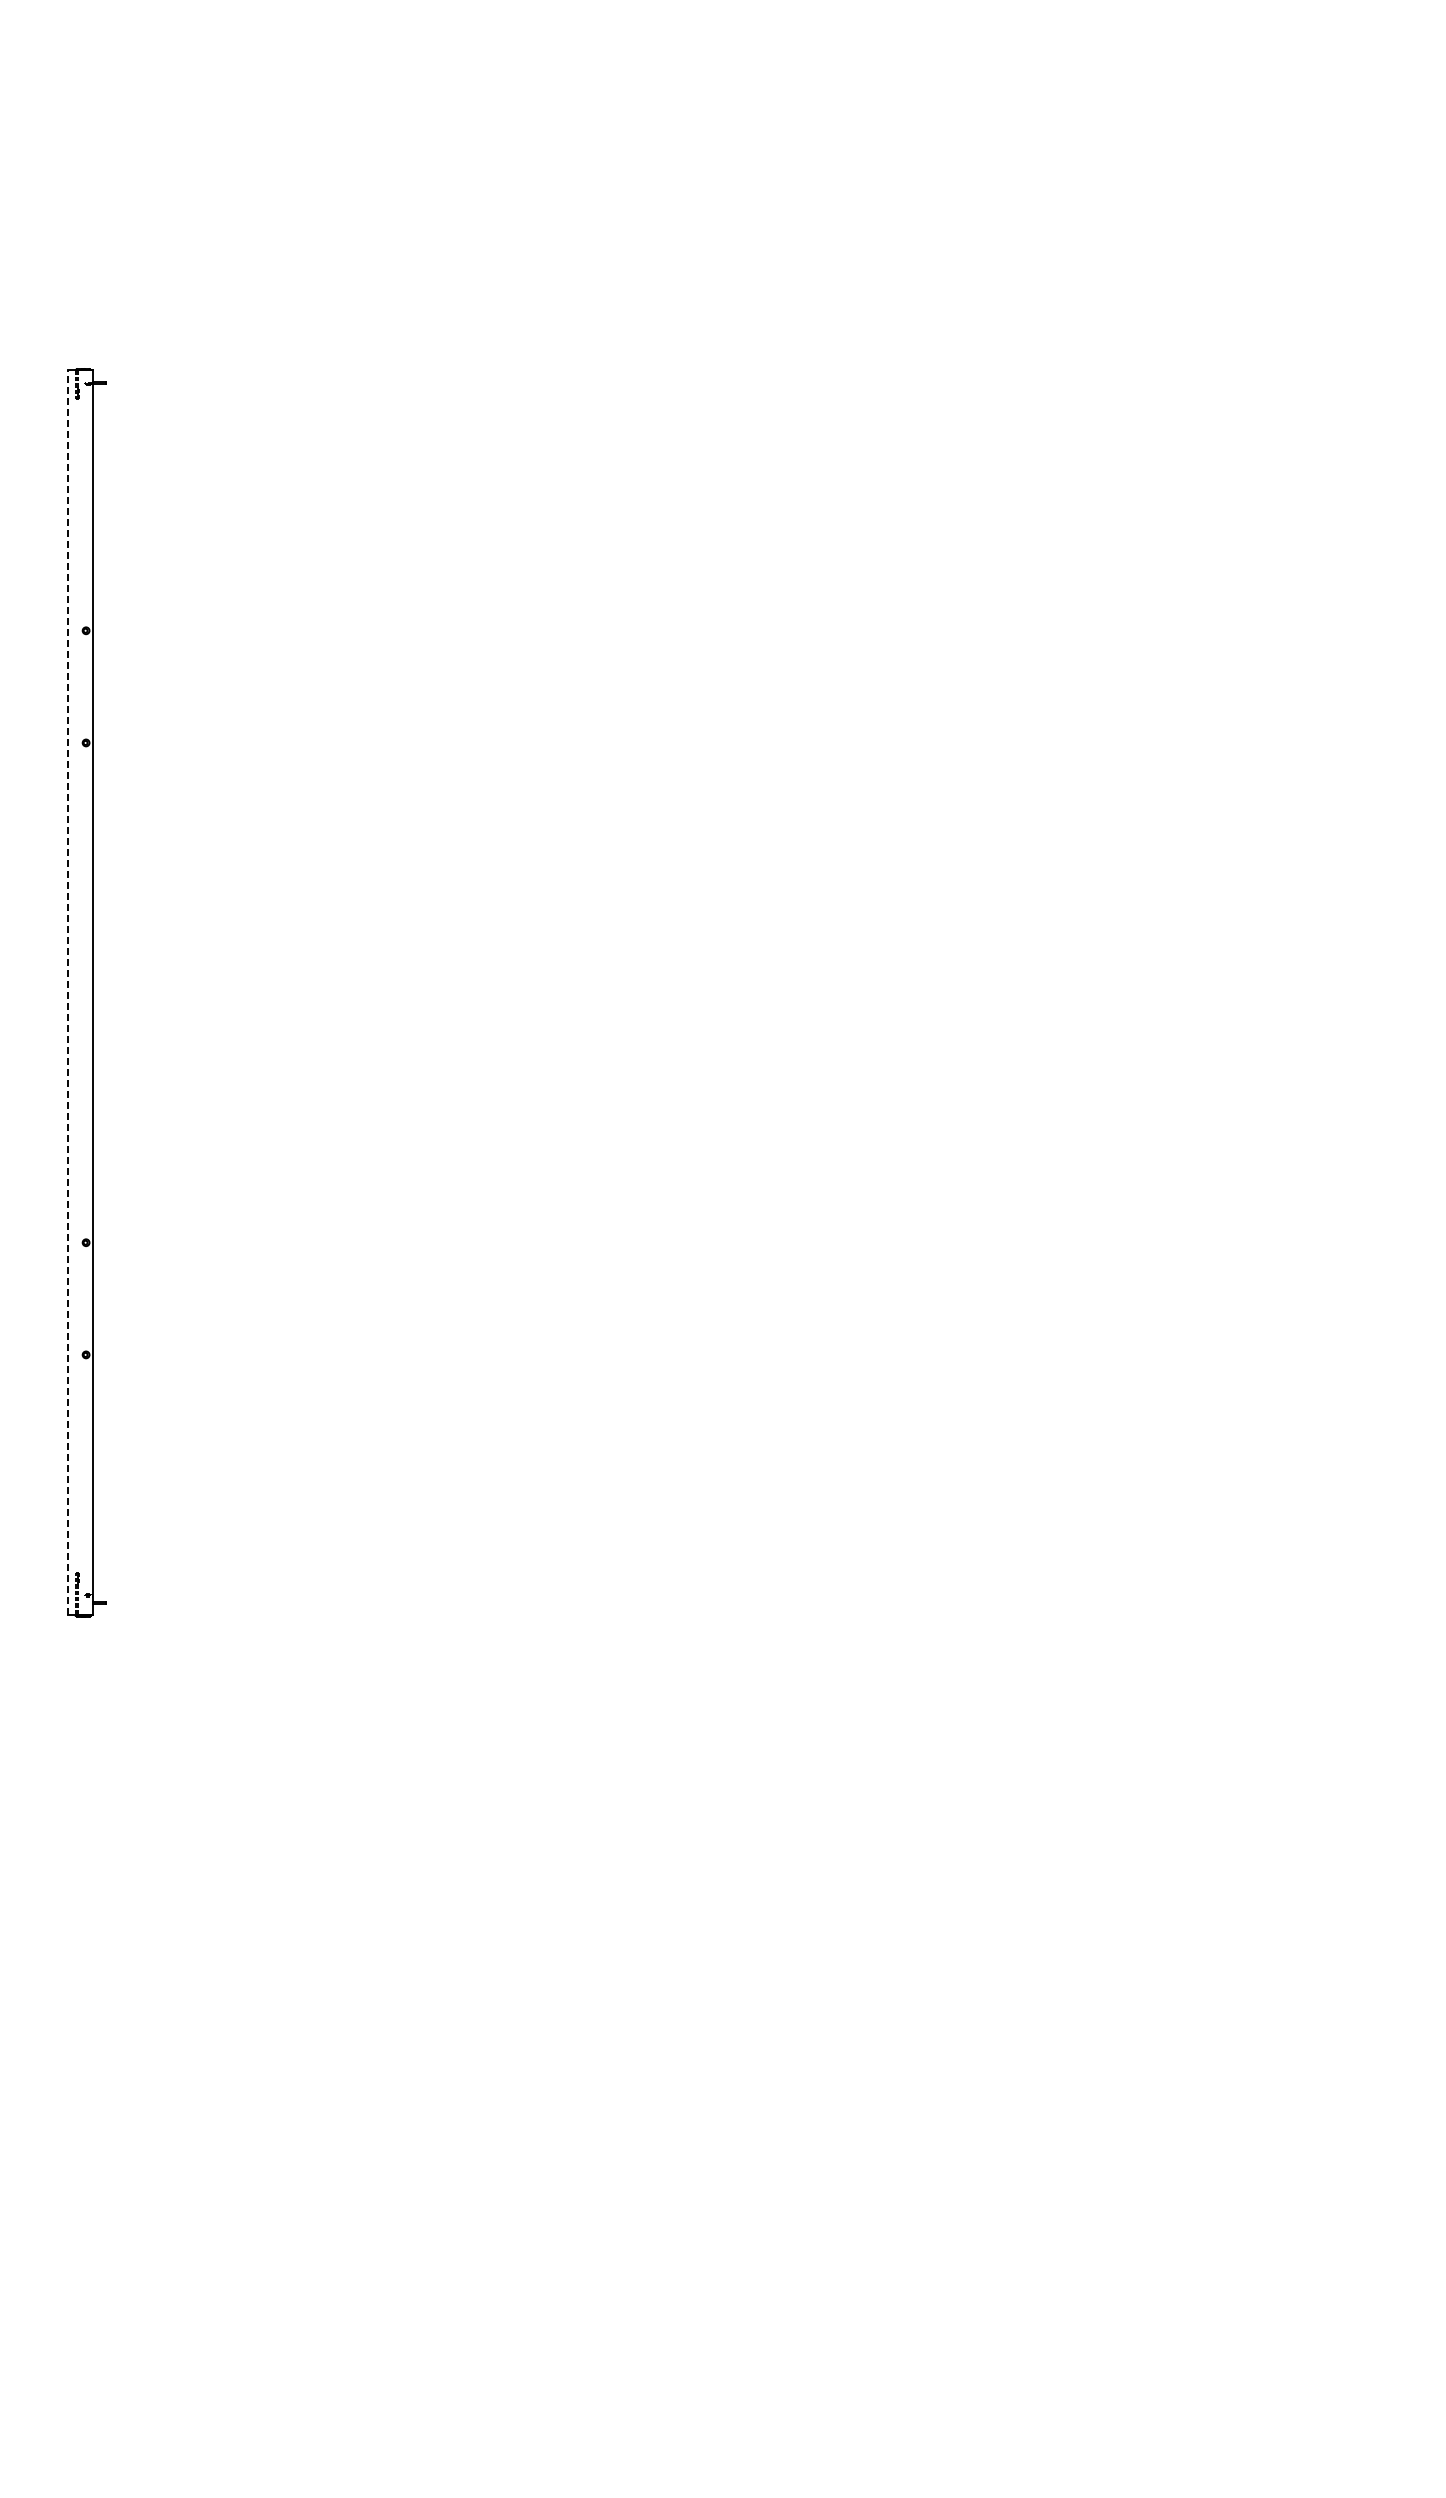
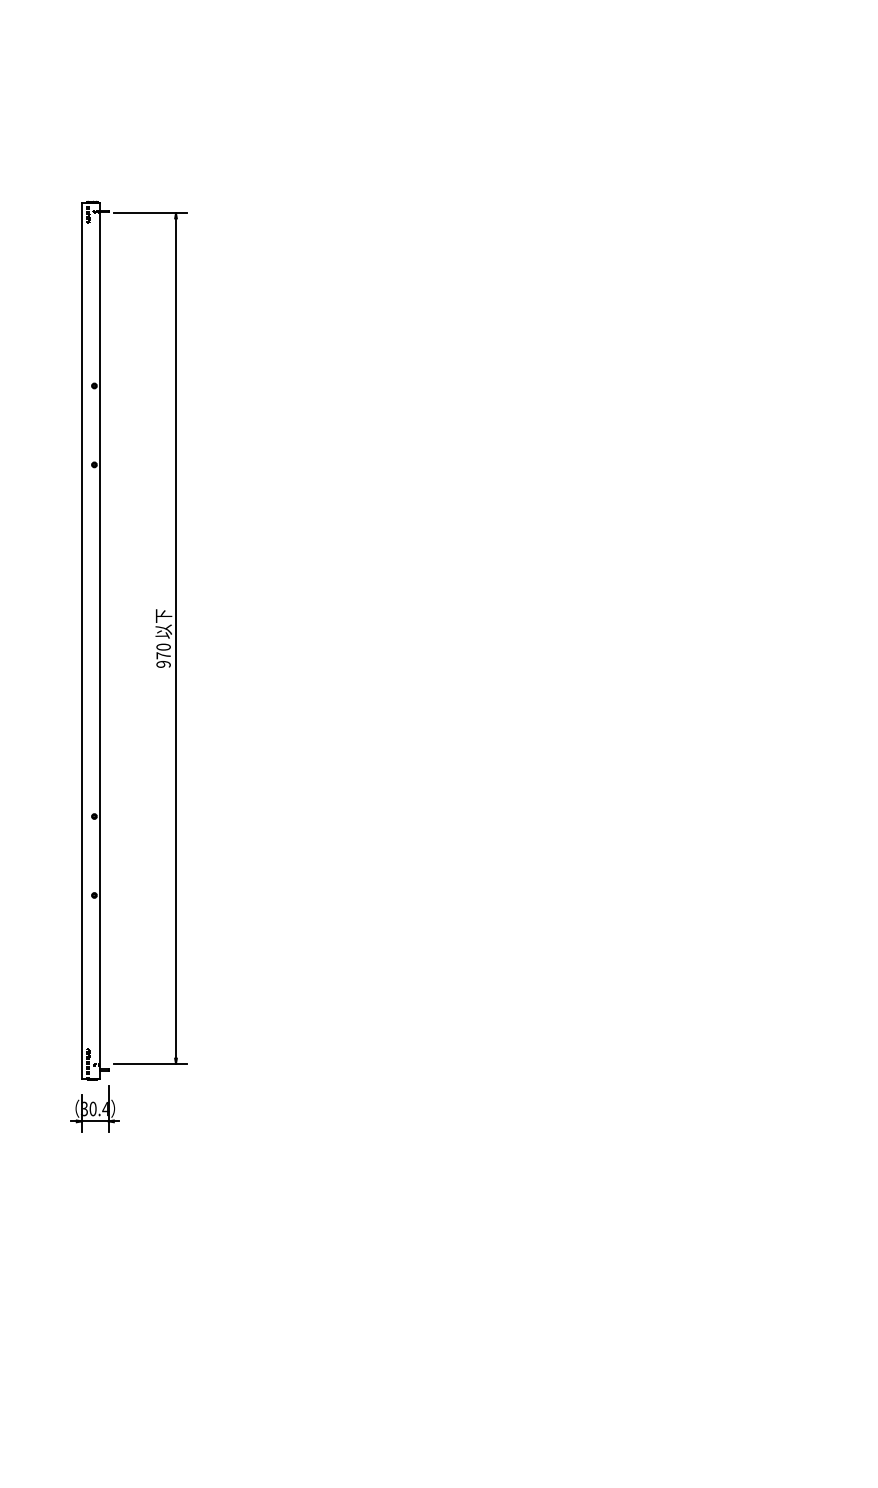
part: (172, 986) -> (155, 636), added
line: (68, 992) -> (82, 640), dashed -> solid
part: (86, 1658) -> (94, 1109), added

